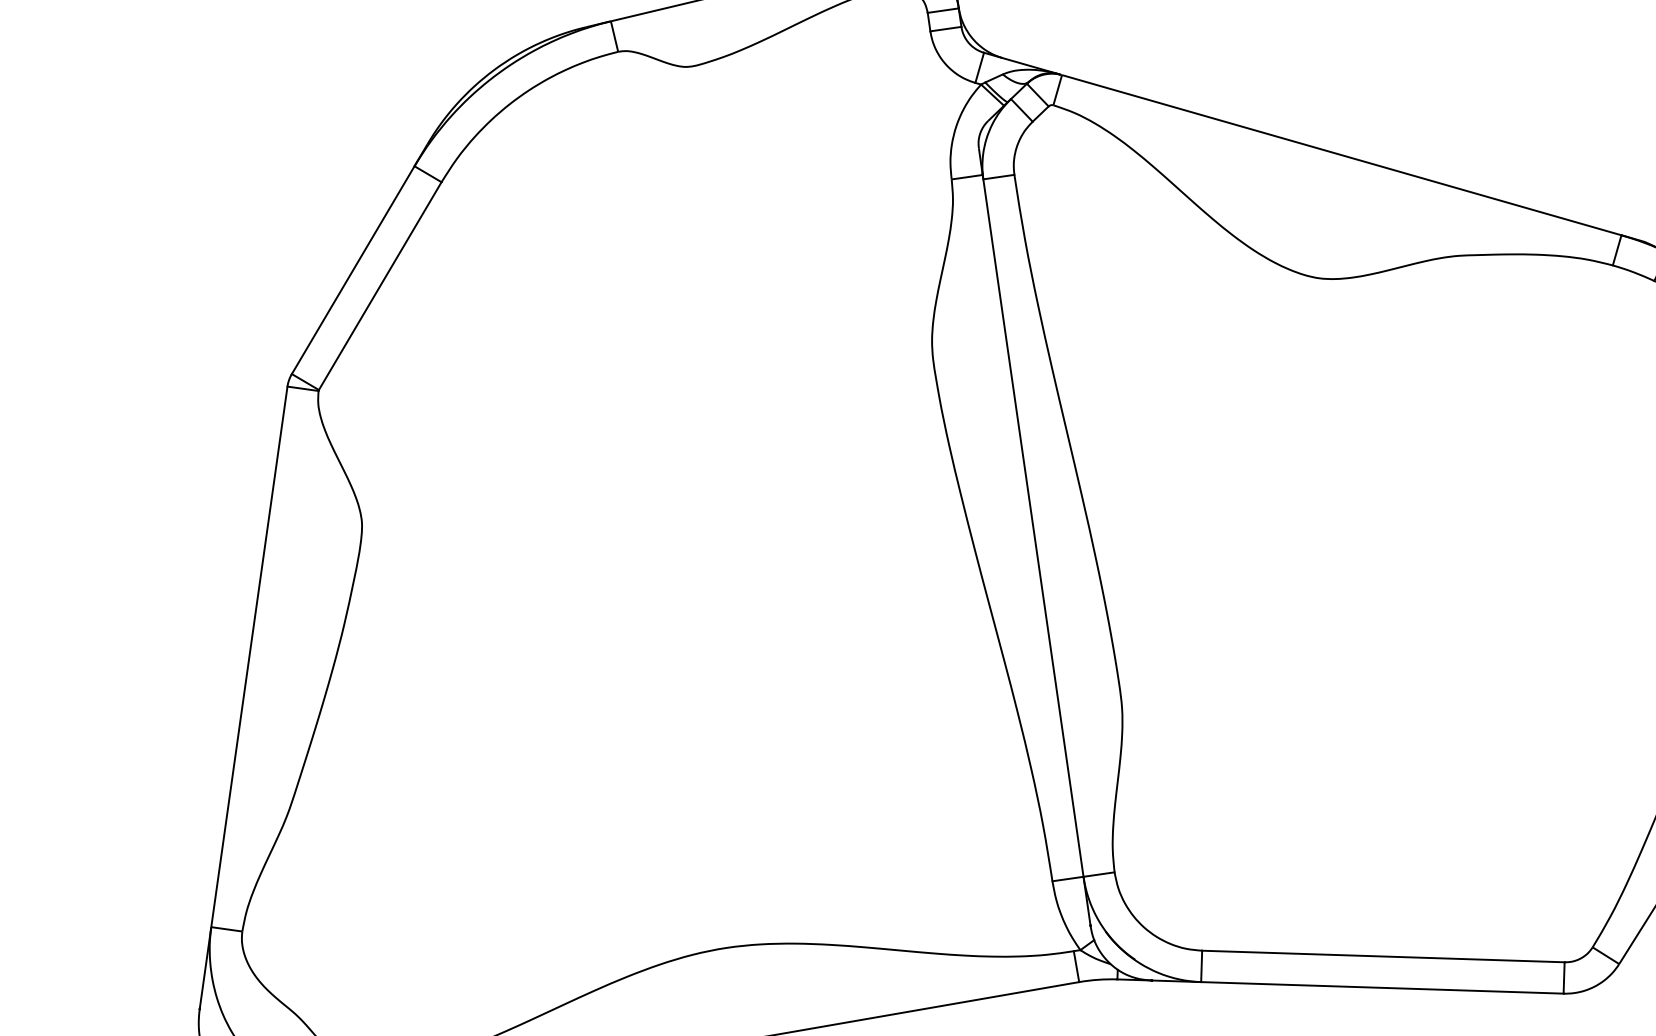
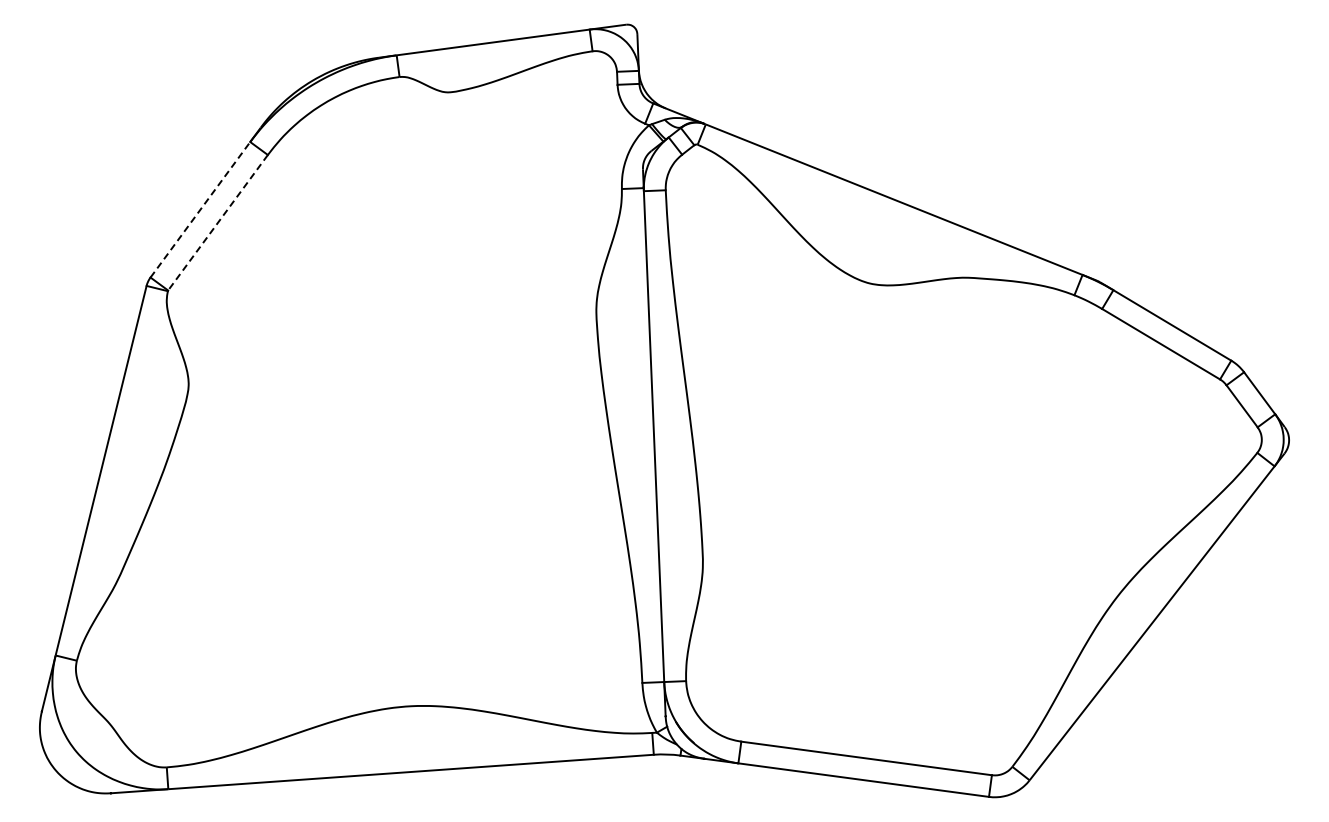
line: (353, 269) -> (200, 209), solid -> dashed
line: (379, 287) -> (217, 223), solid -> dashed

